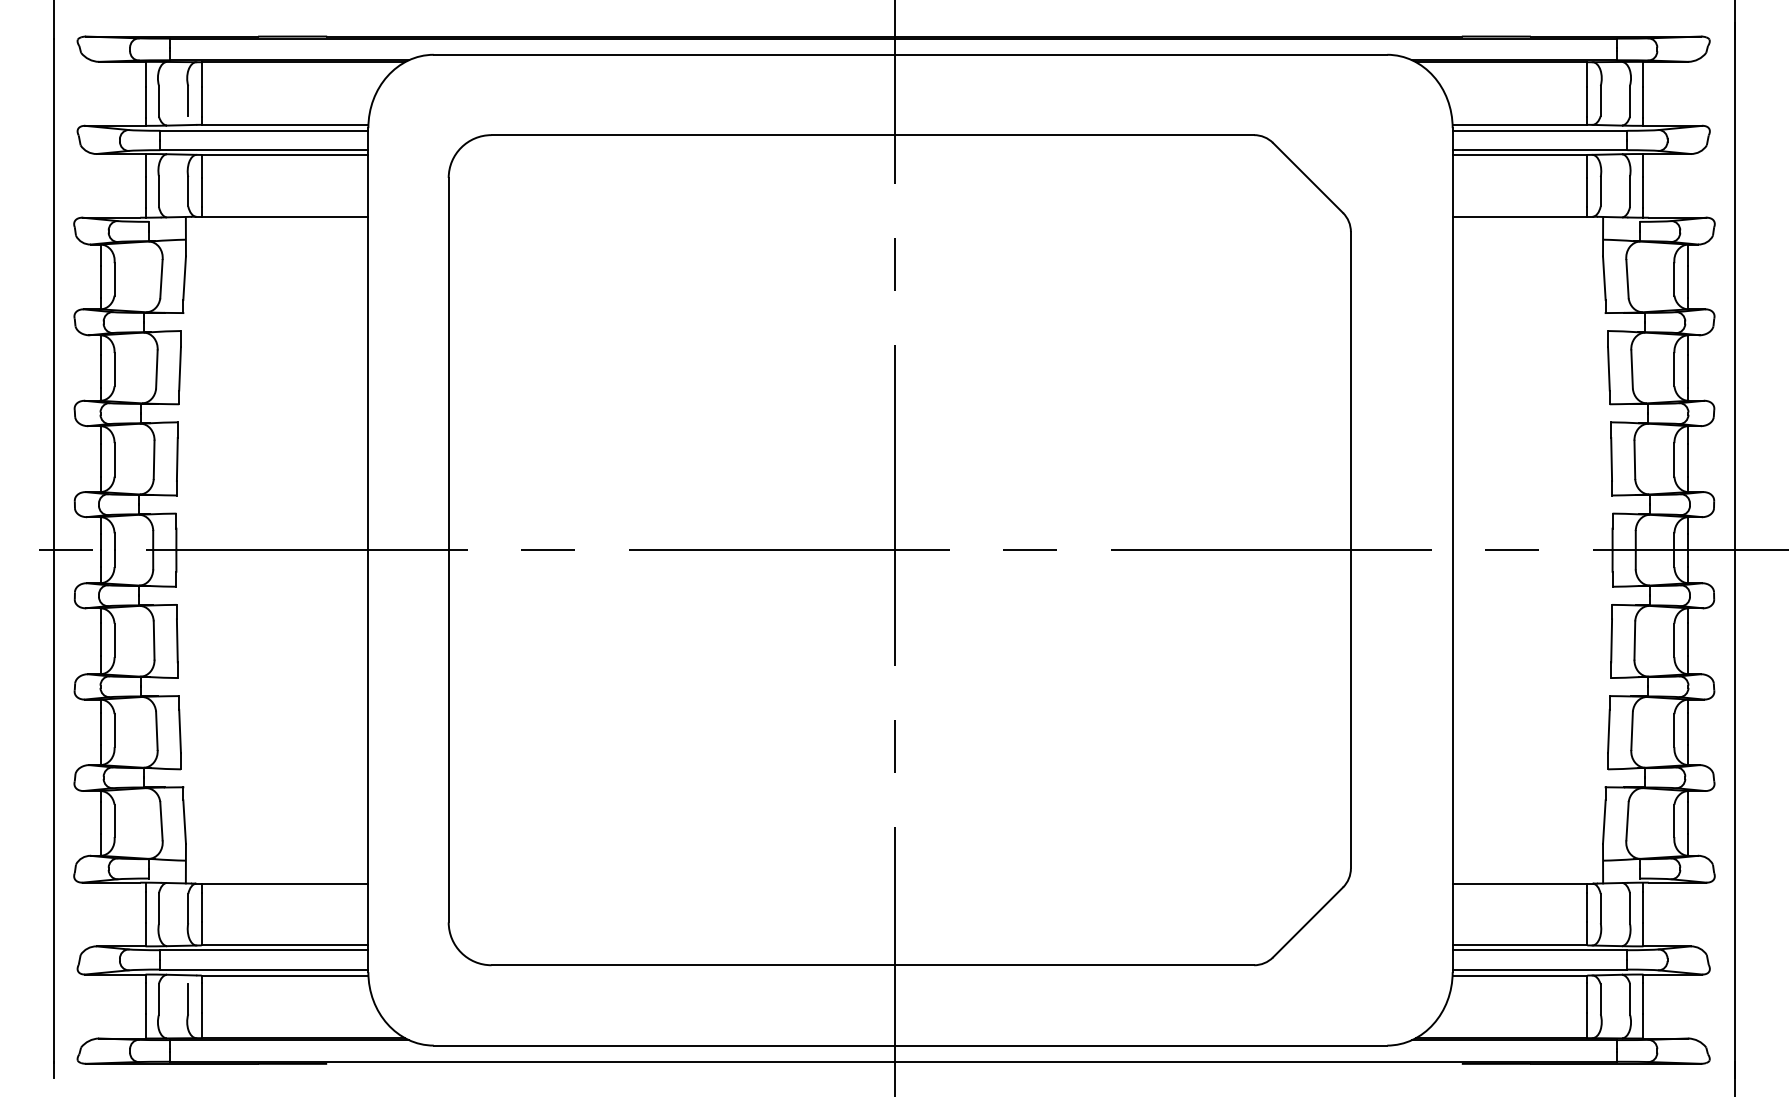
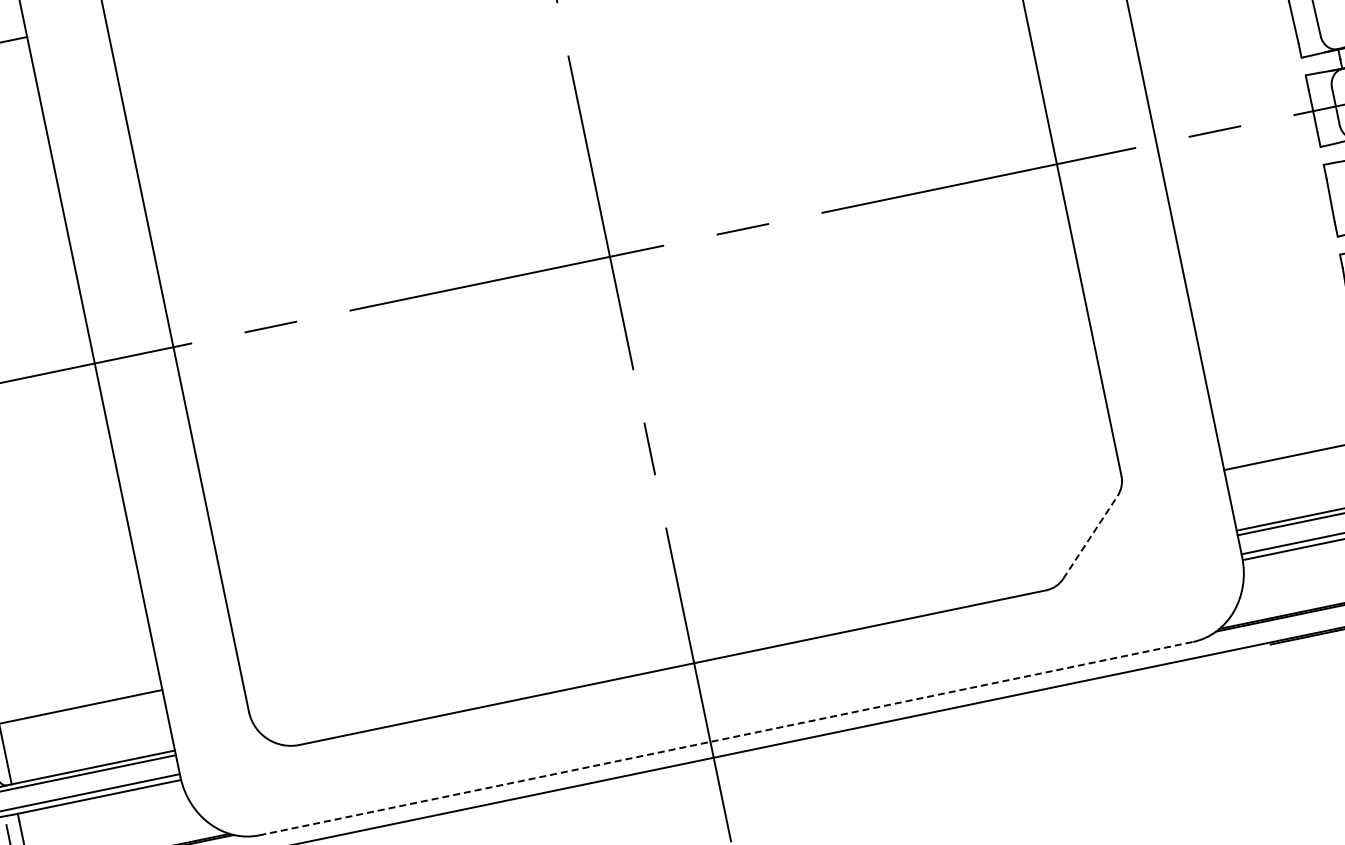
line: (1308, 922) -> (1090, 537), solid -> dashed
line: (910, 1045) -> (726, 738), solid -> dashed

